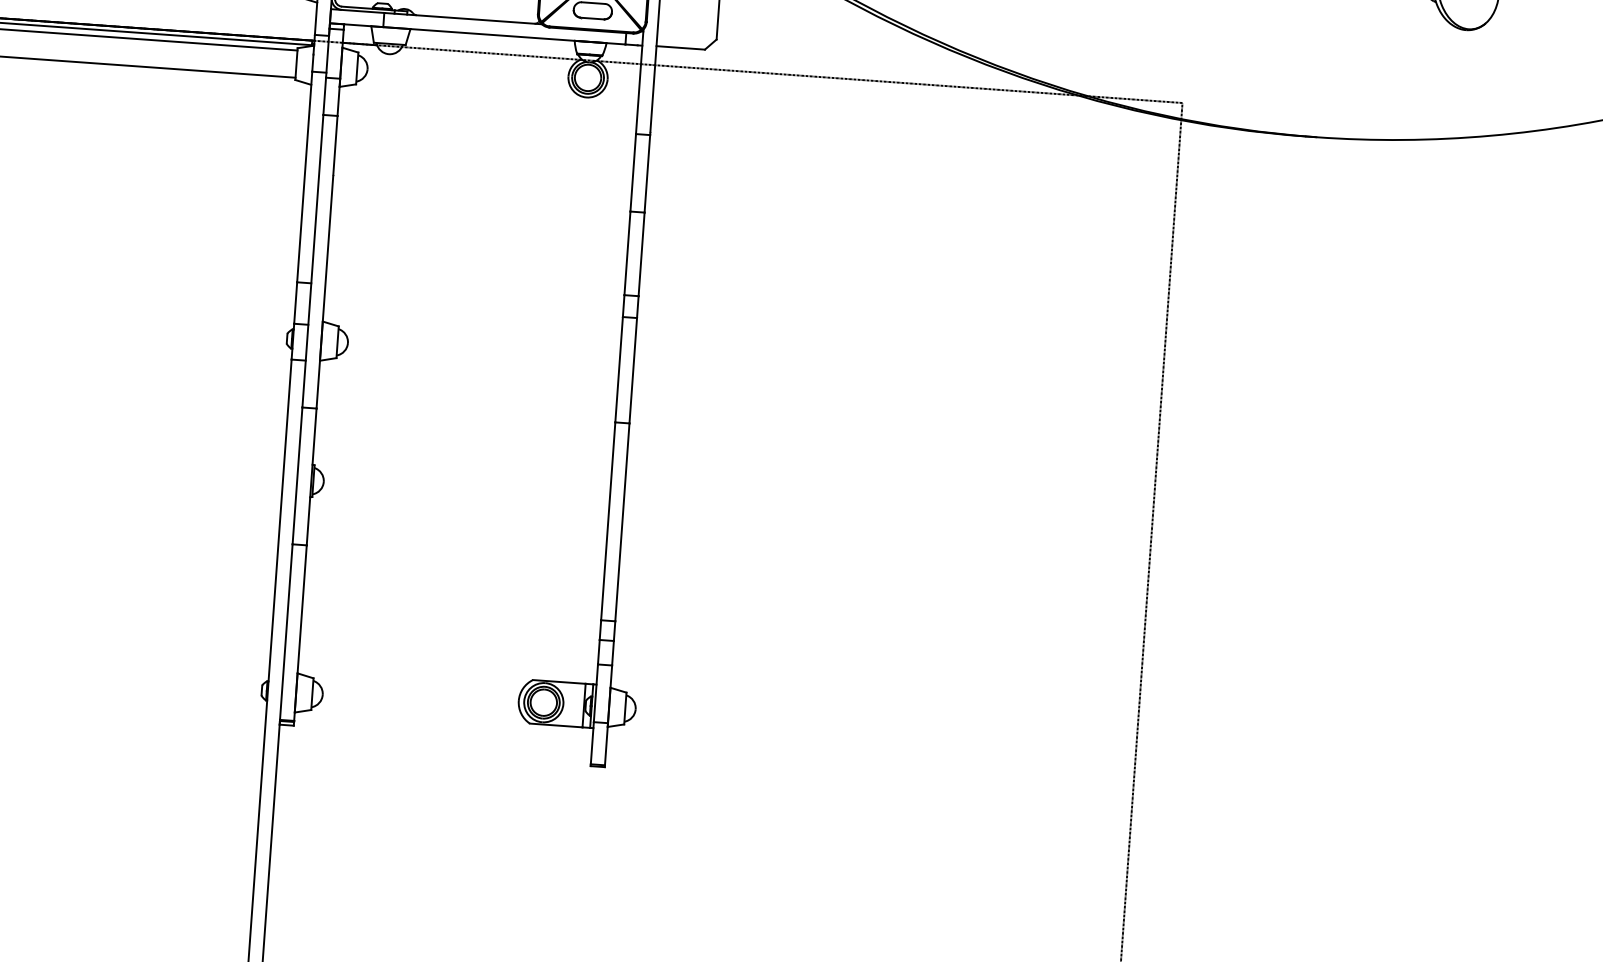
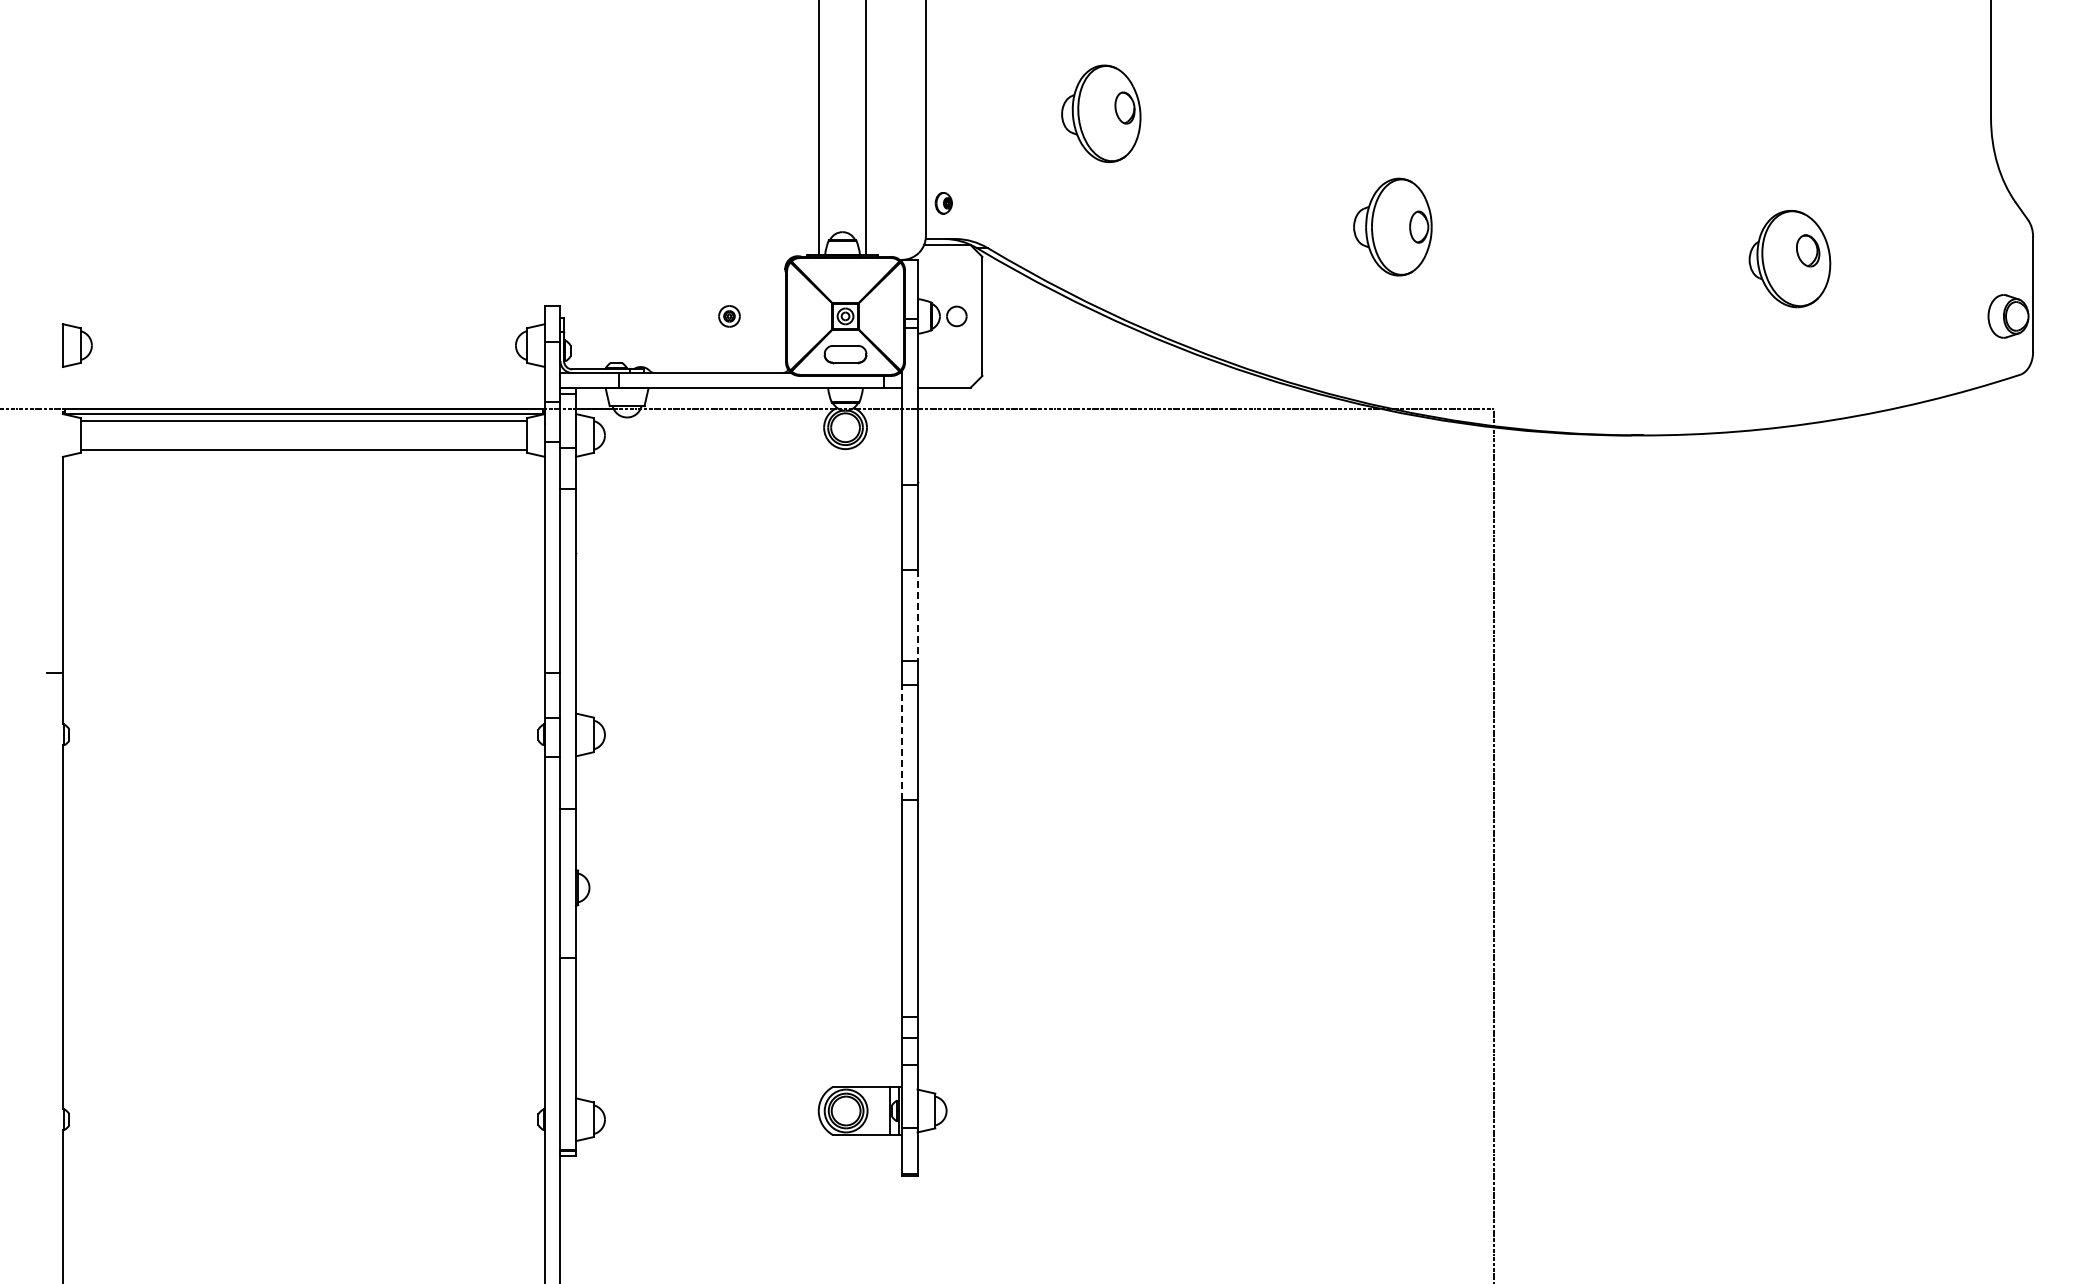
line: (641, 254) -> (917, 615), solid -> dashed
line: (619, 369) -> (902, 742), solid -> dashed

